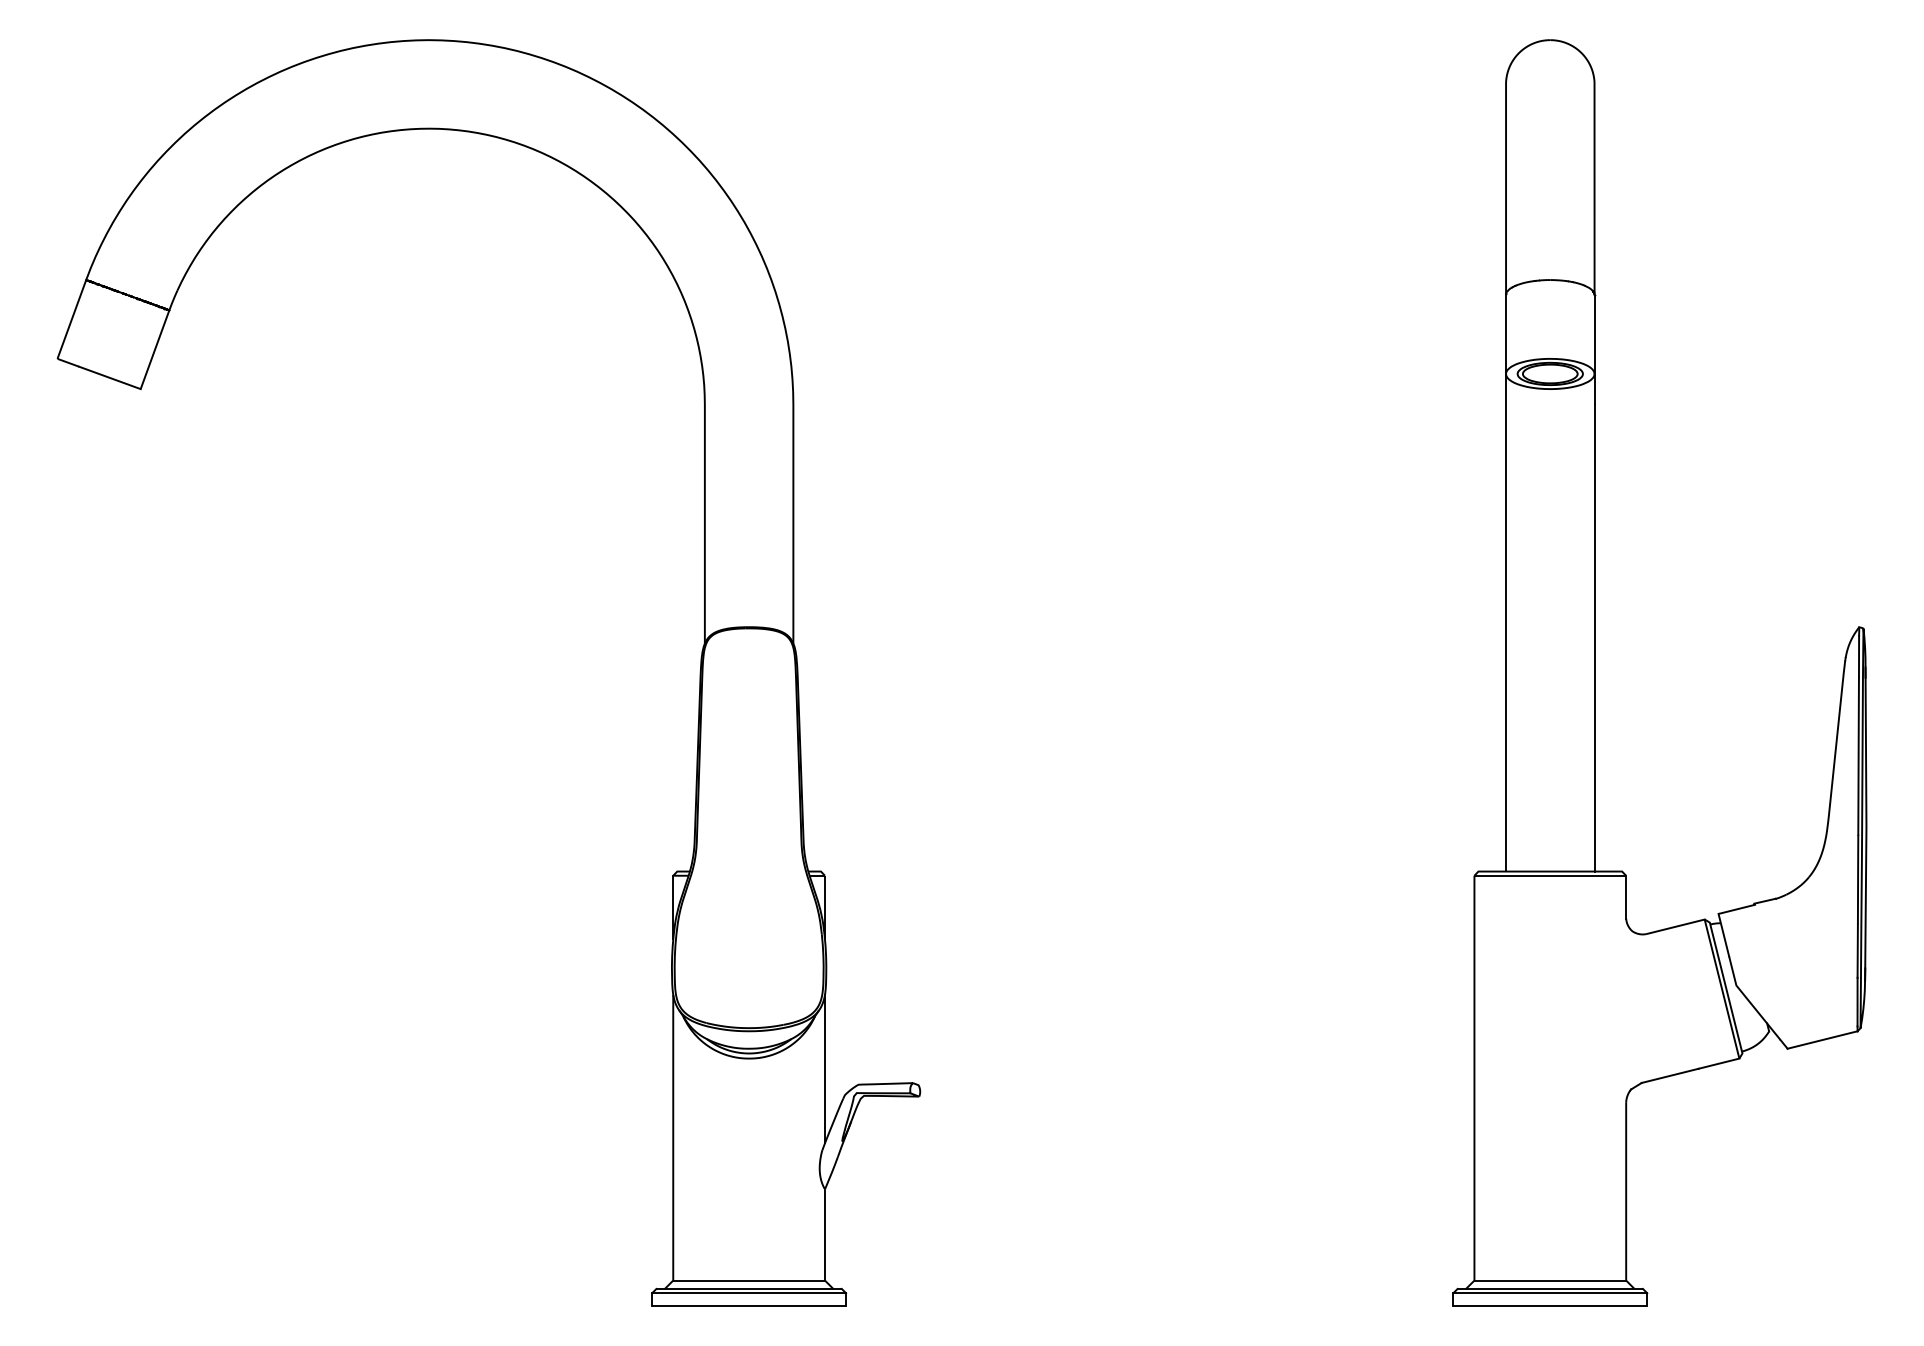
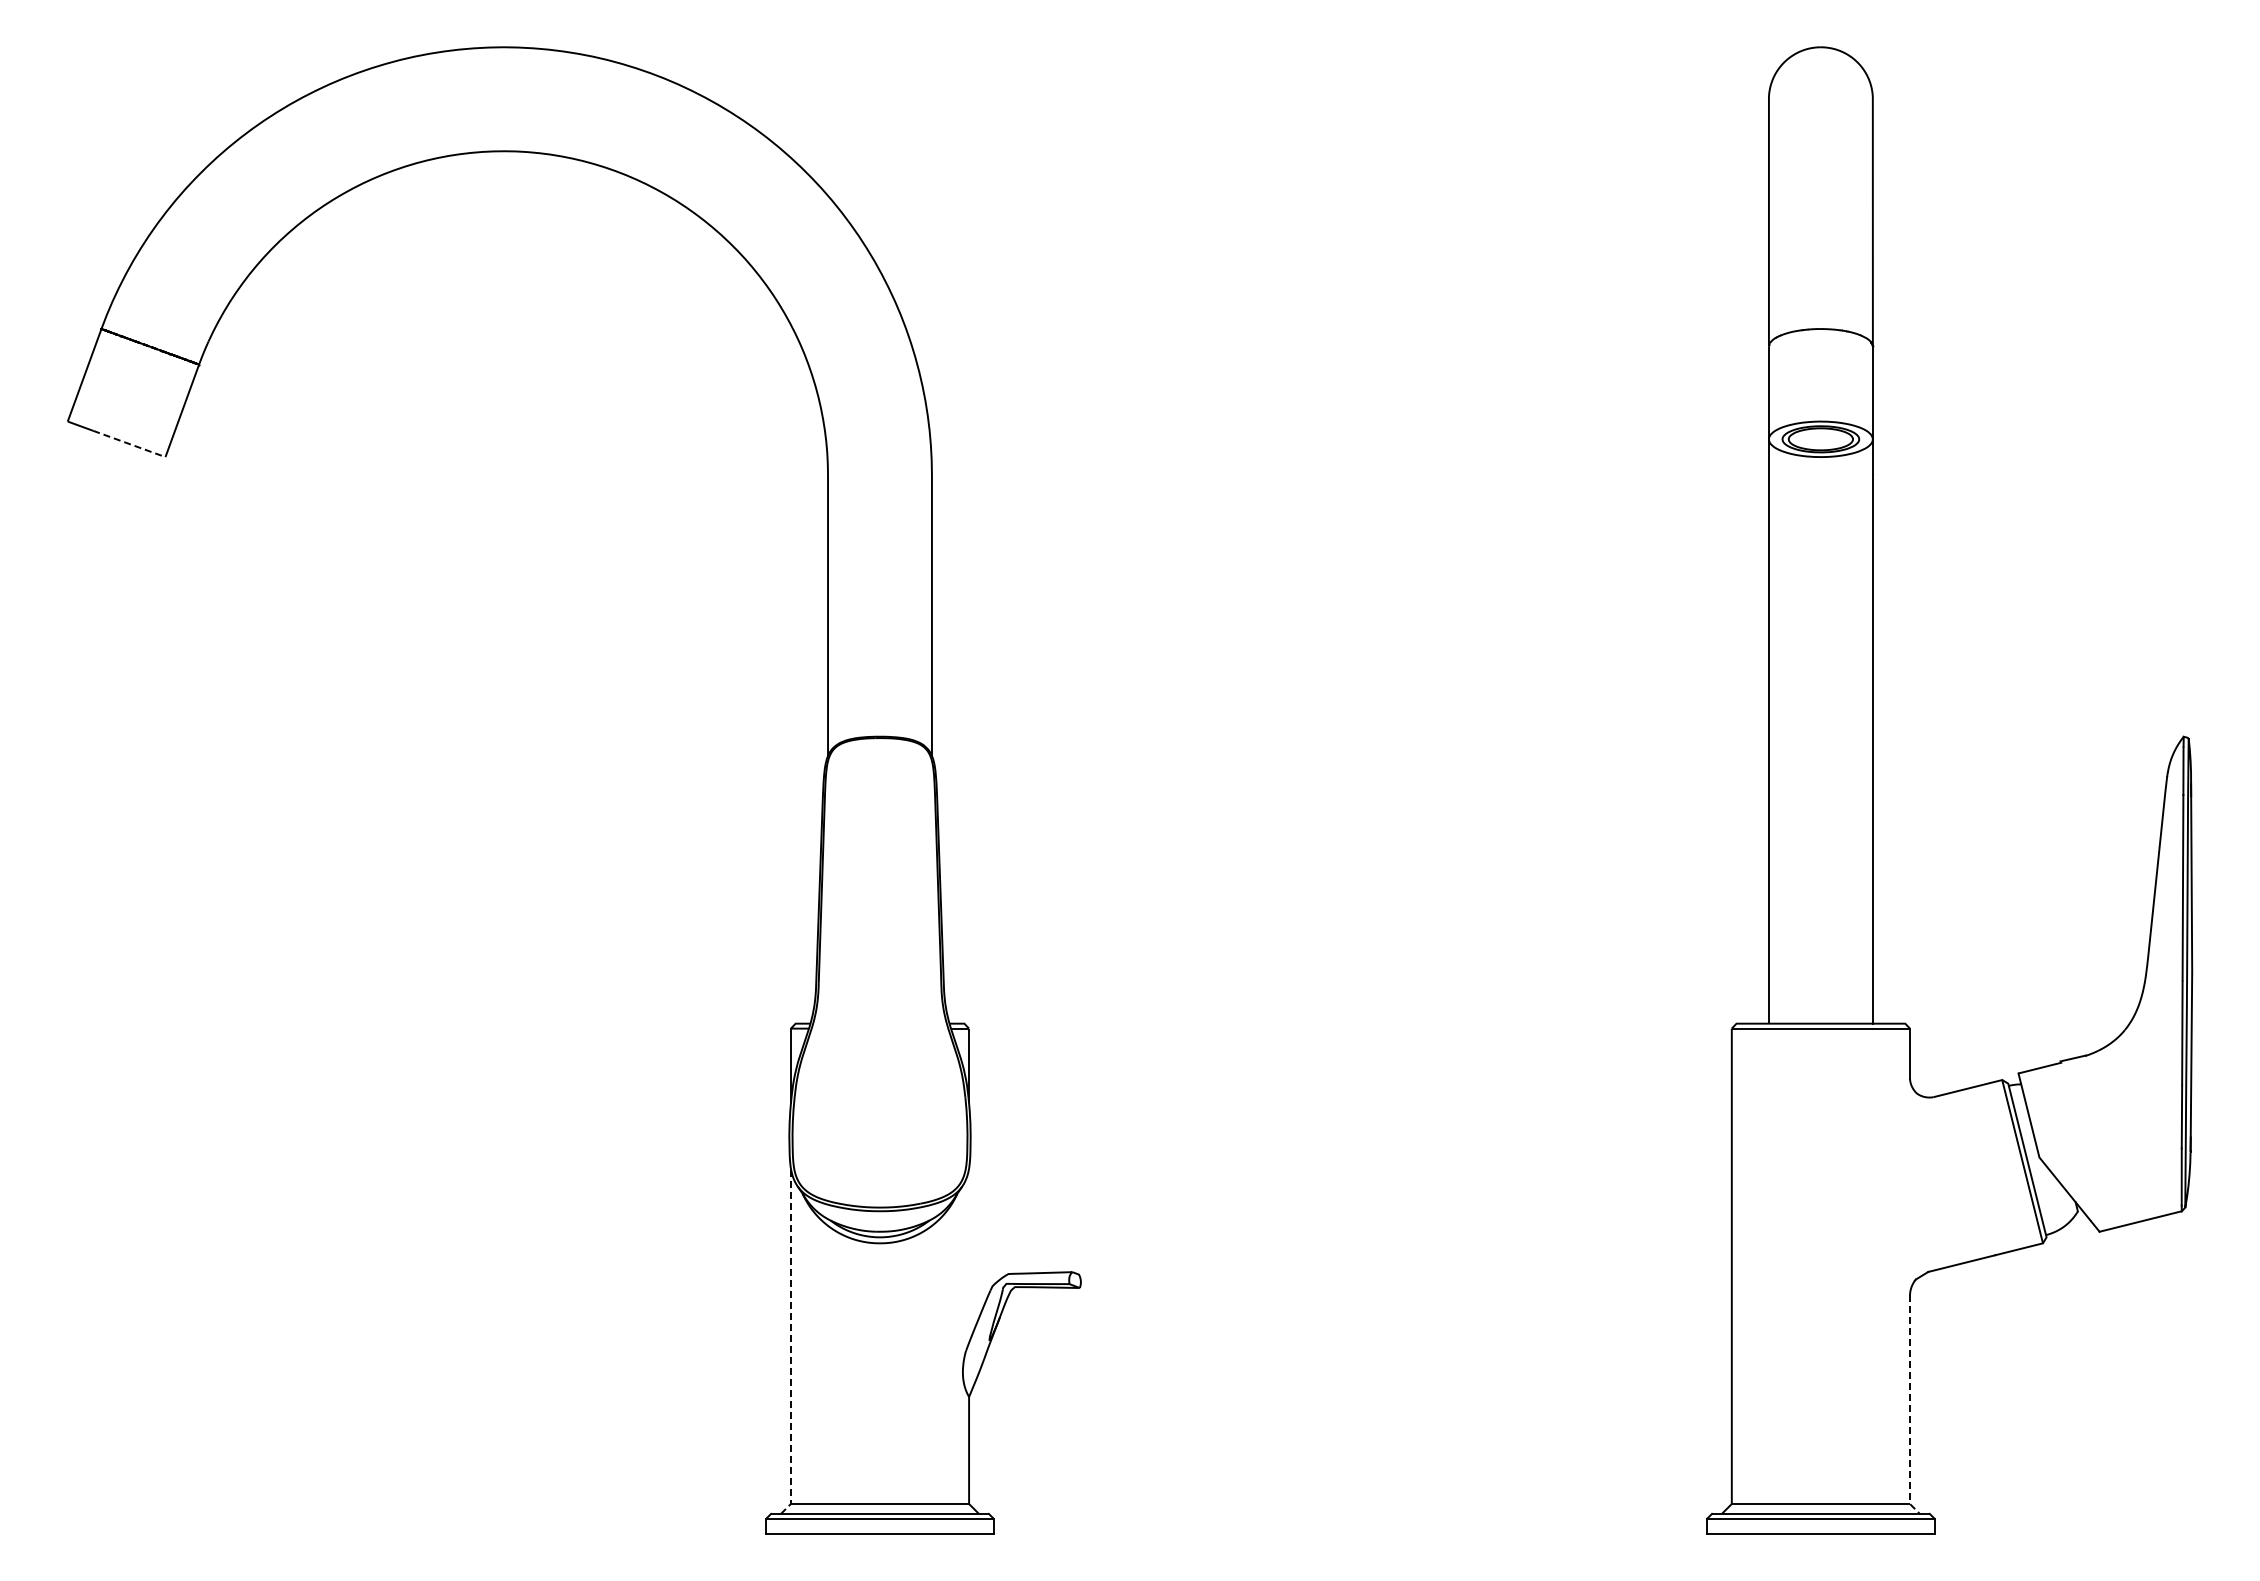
line: (110, 378) -> (129, 444), solid -> dashed
line: (825, 1068) -> (969, 1255), removed
line: (672, 1144) -> (790, 1344), solid -> dashed
line: (1626, 1198) -> (1910, 1407), solid -> dashed

